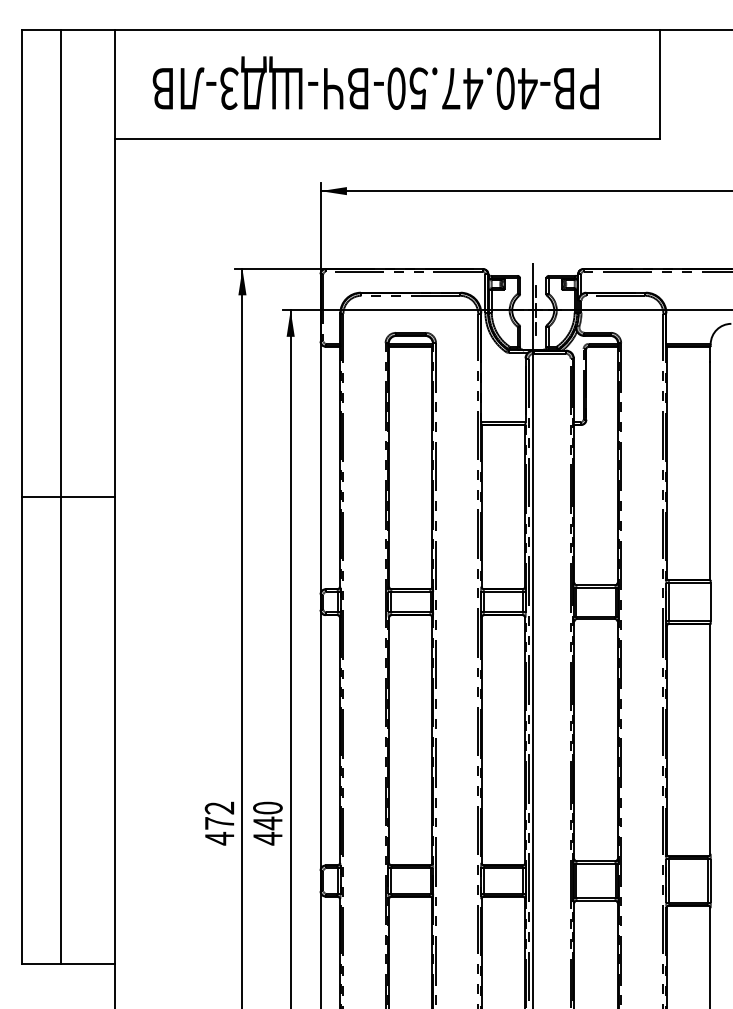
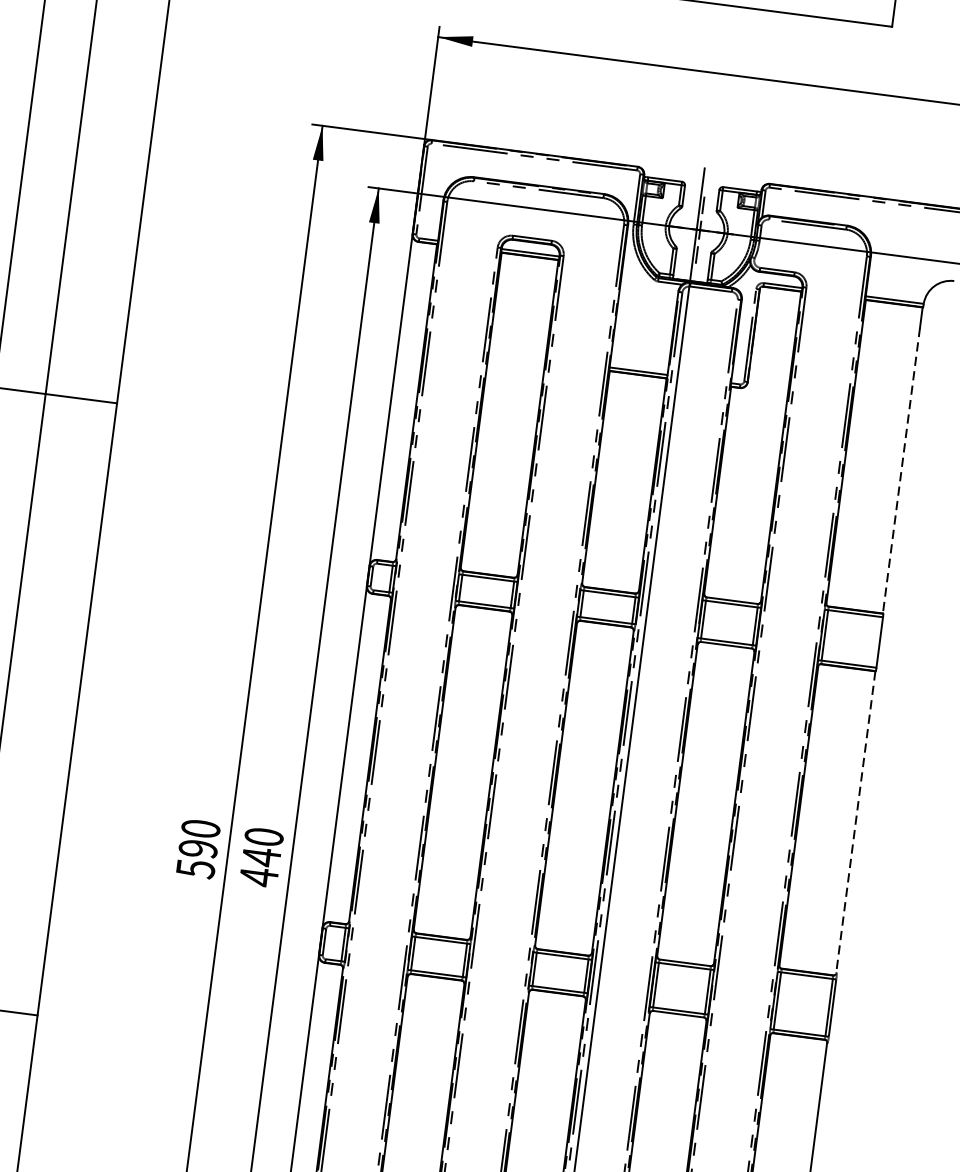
line: (710, 471) -> (901, 471), solid -> dashed
line: (710, 739) -> (856, 822), solid -> dashed
text: (219, 823) -> (198, 848), 472 -> 590

